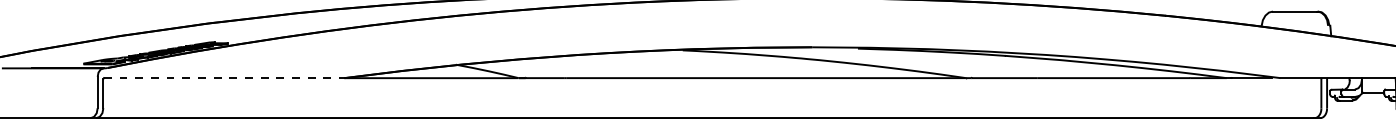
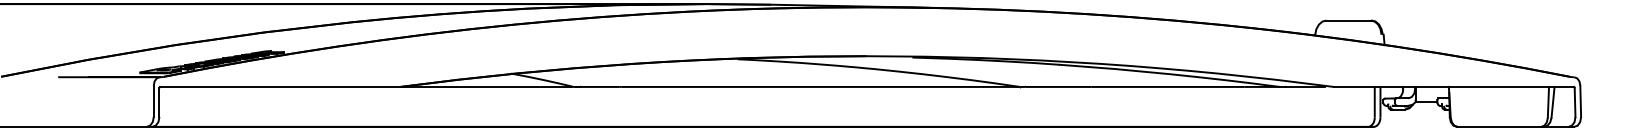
line: (224, 78) -> (280, 87), dashed -> solid

